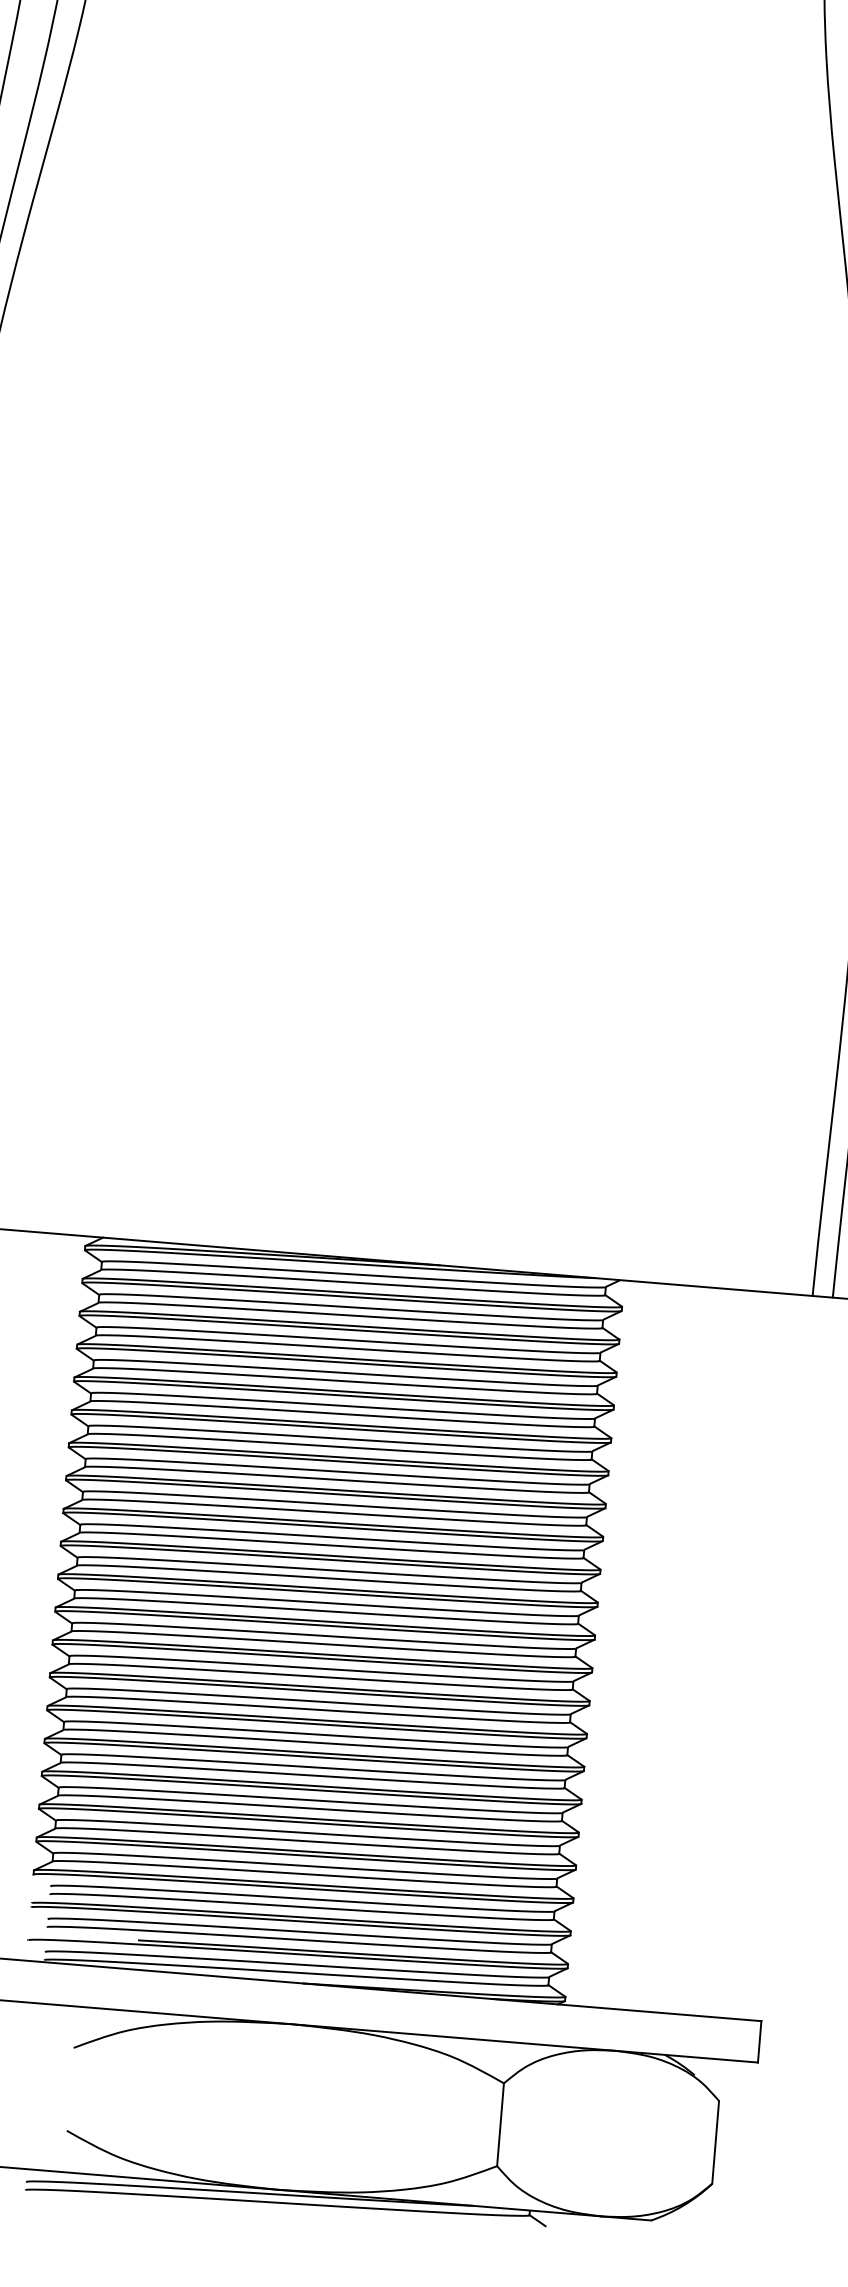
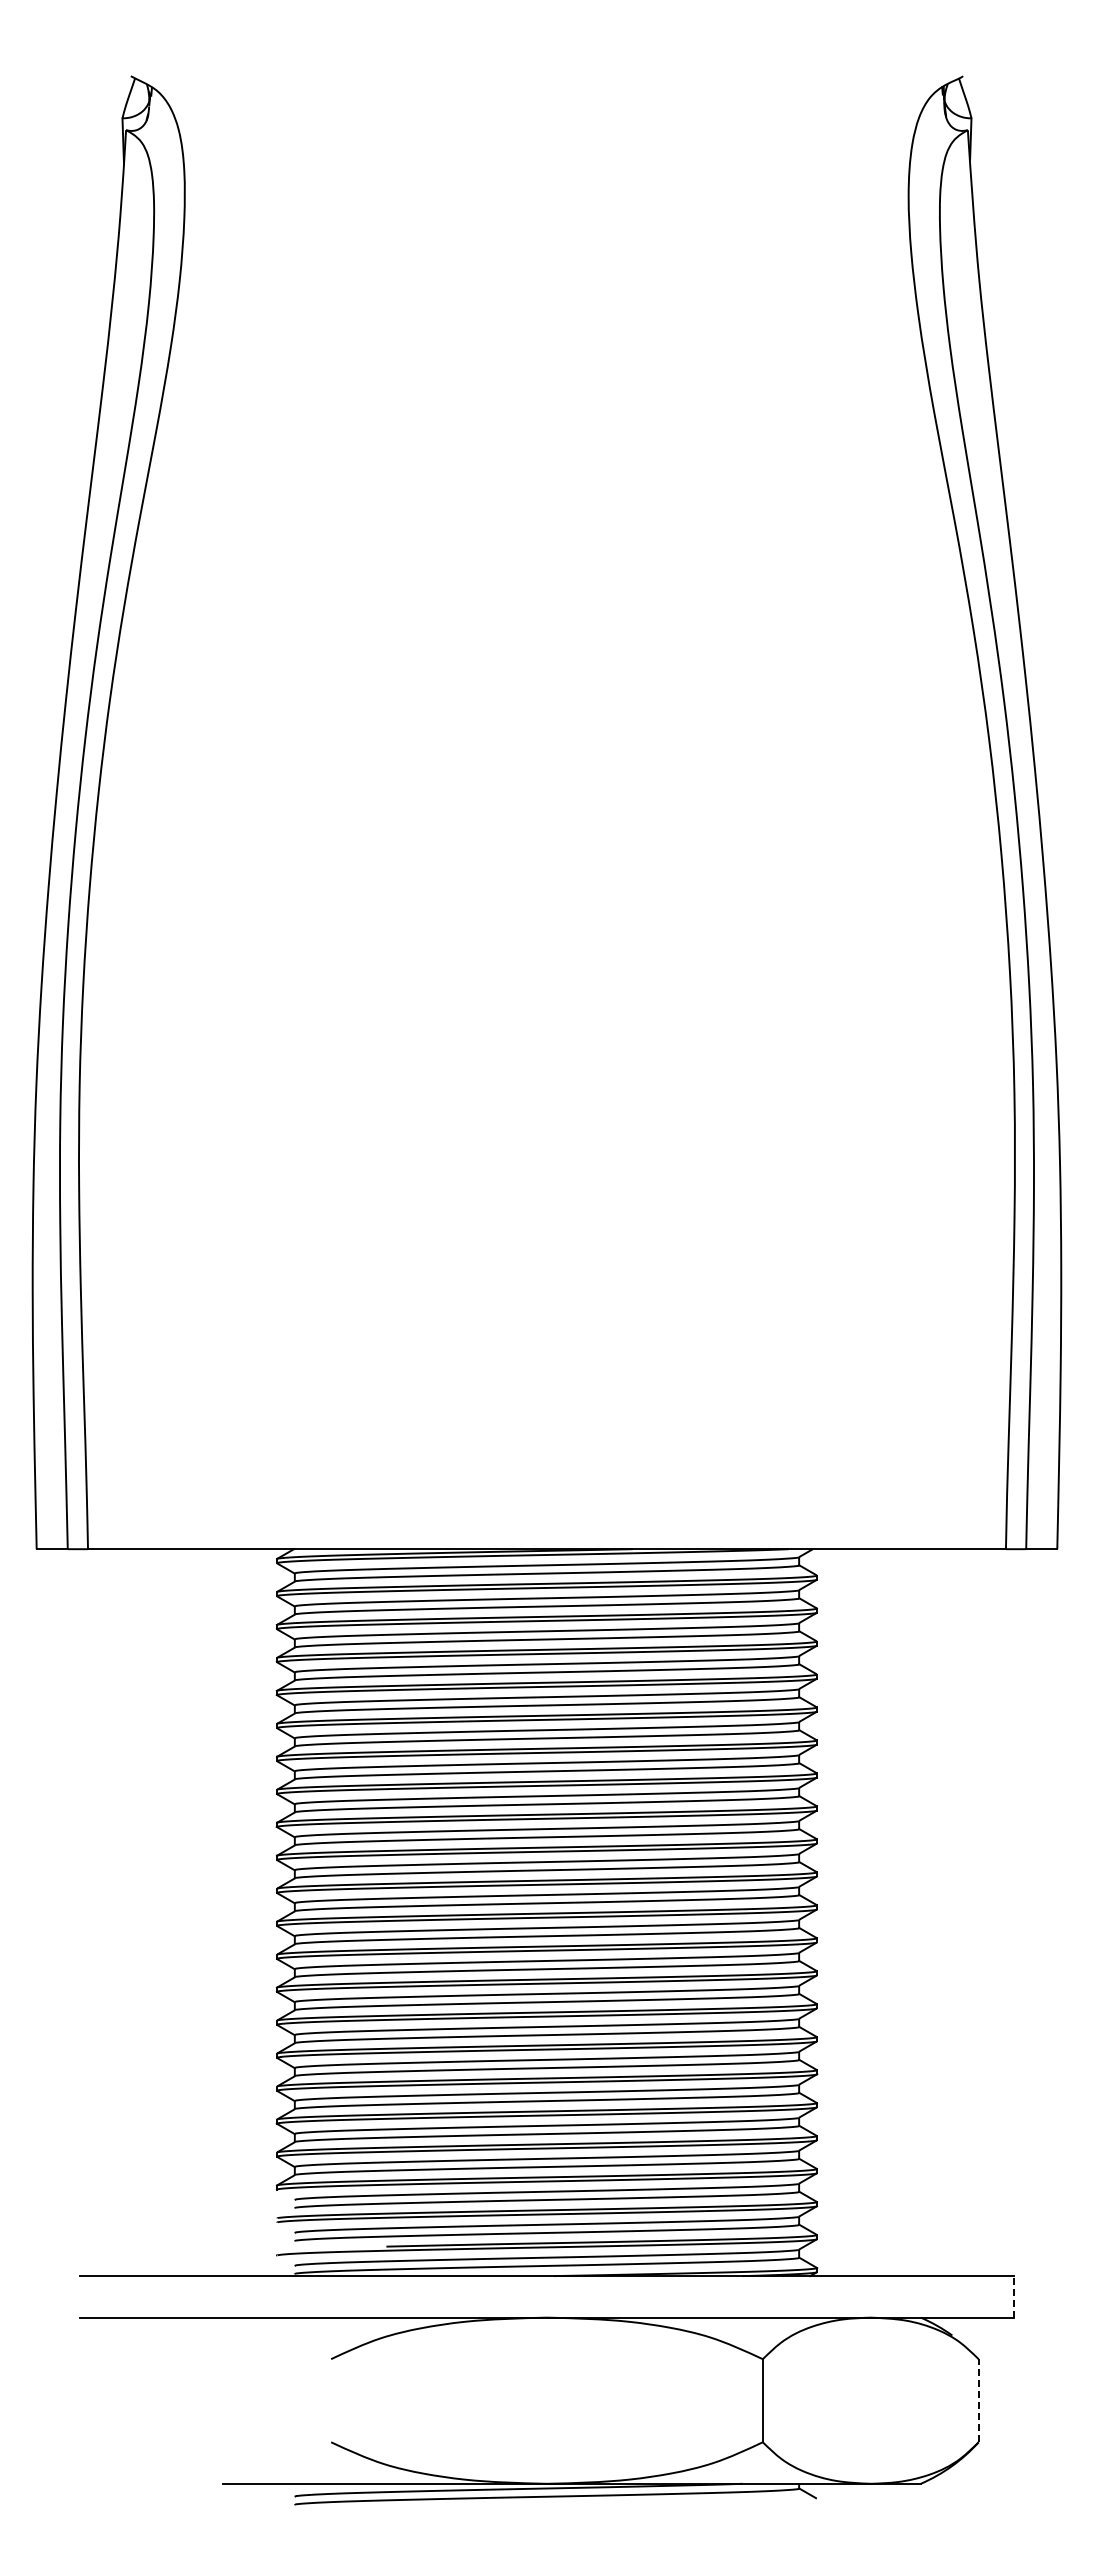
line: (759, 2041) -> (1014, 2296), solid -> dashed
line: (715, 2142) -> (978, 2400), solid -> dashed

